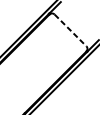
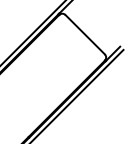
line: (70, 30) -> (85, 34), dashed -> solid

